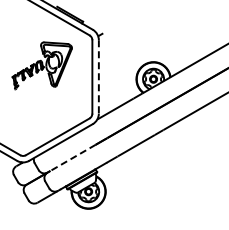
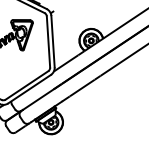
line: (98, 76) -> (52, 41), dashed -> solid
line: (72, 158) -> (38, 99), dashed -> solid

